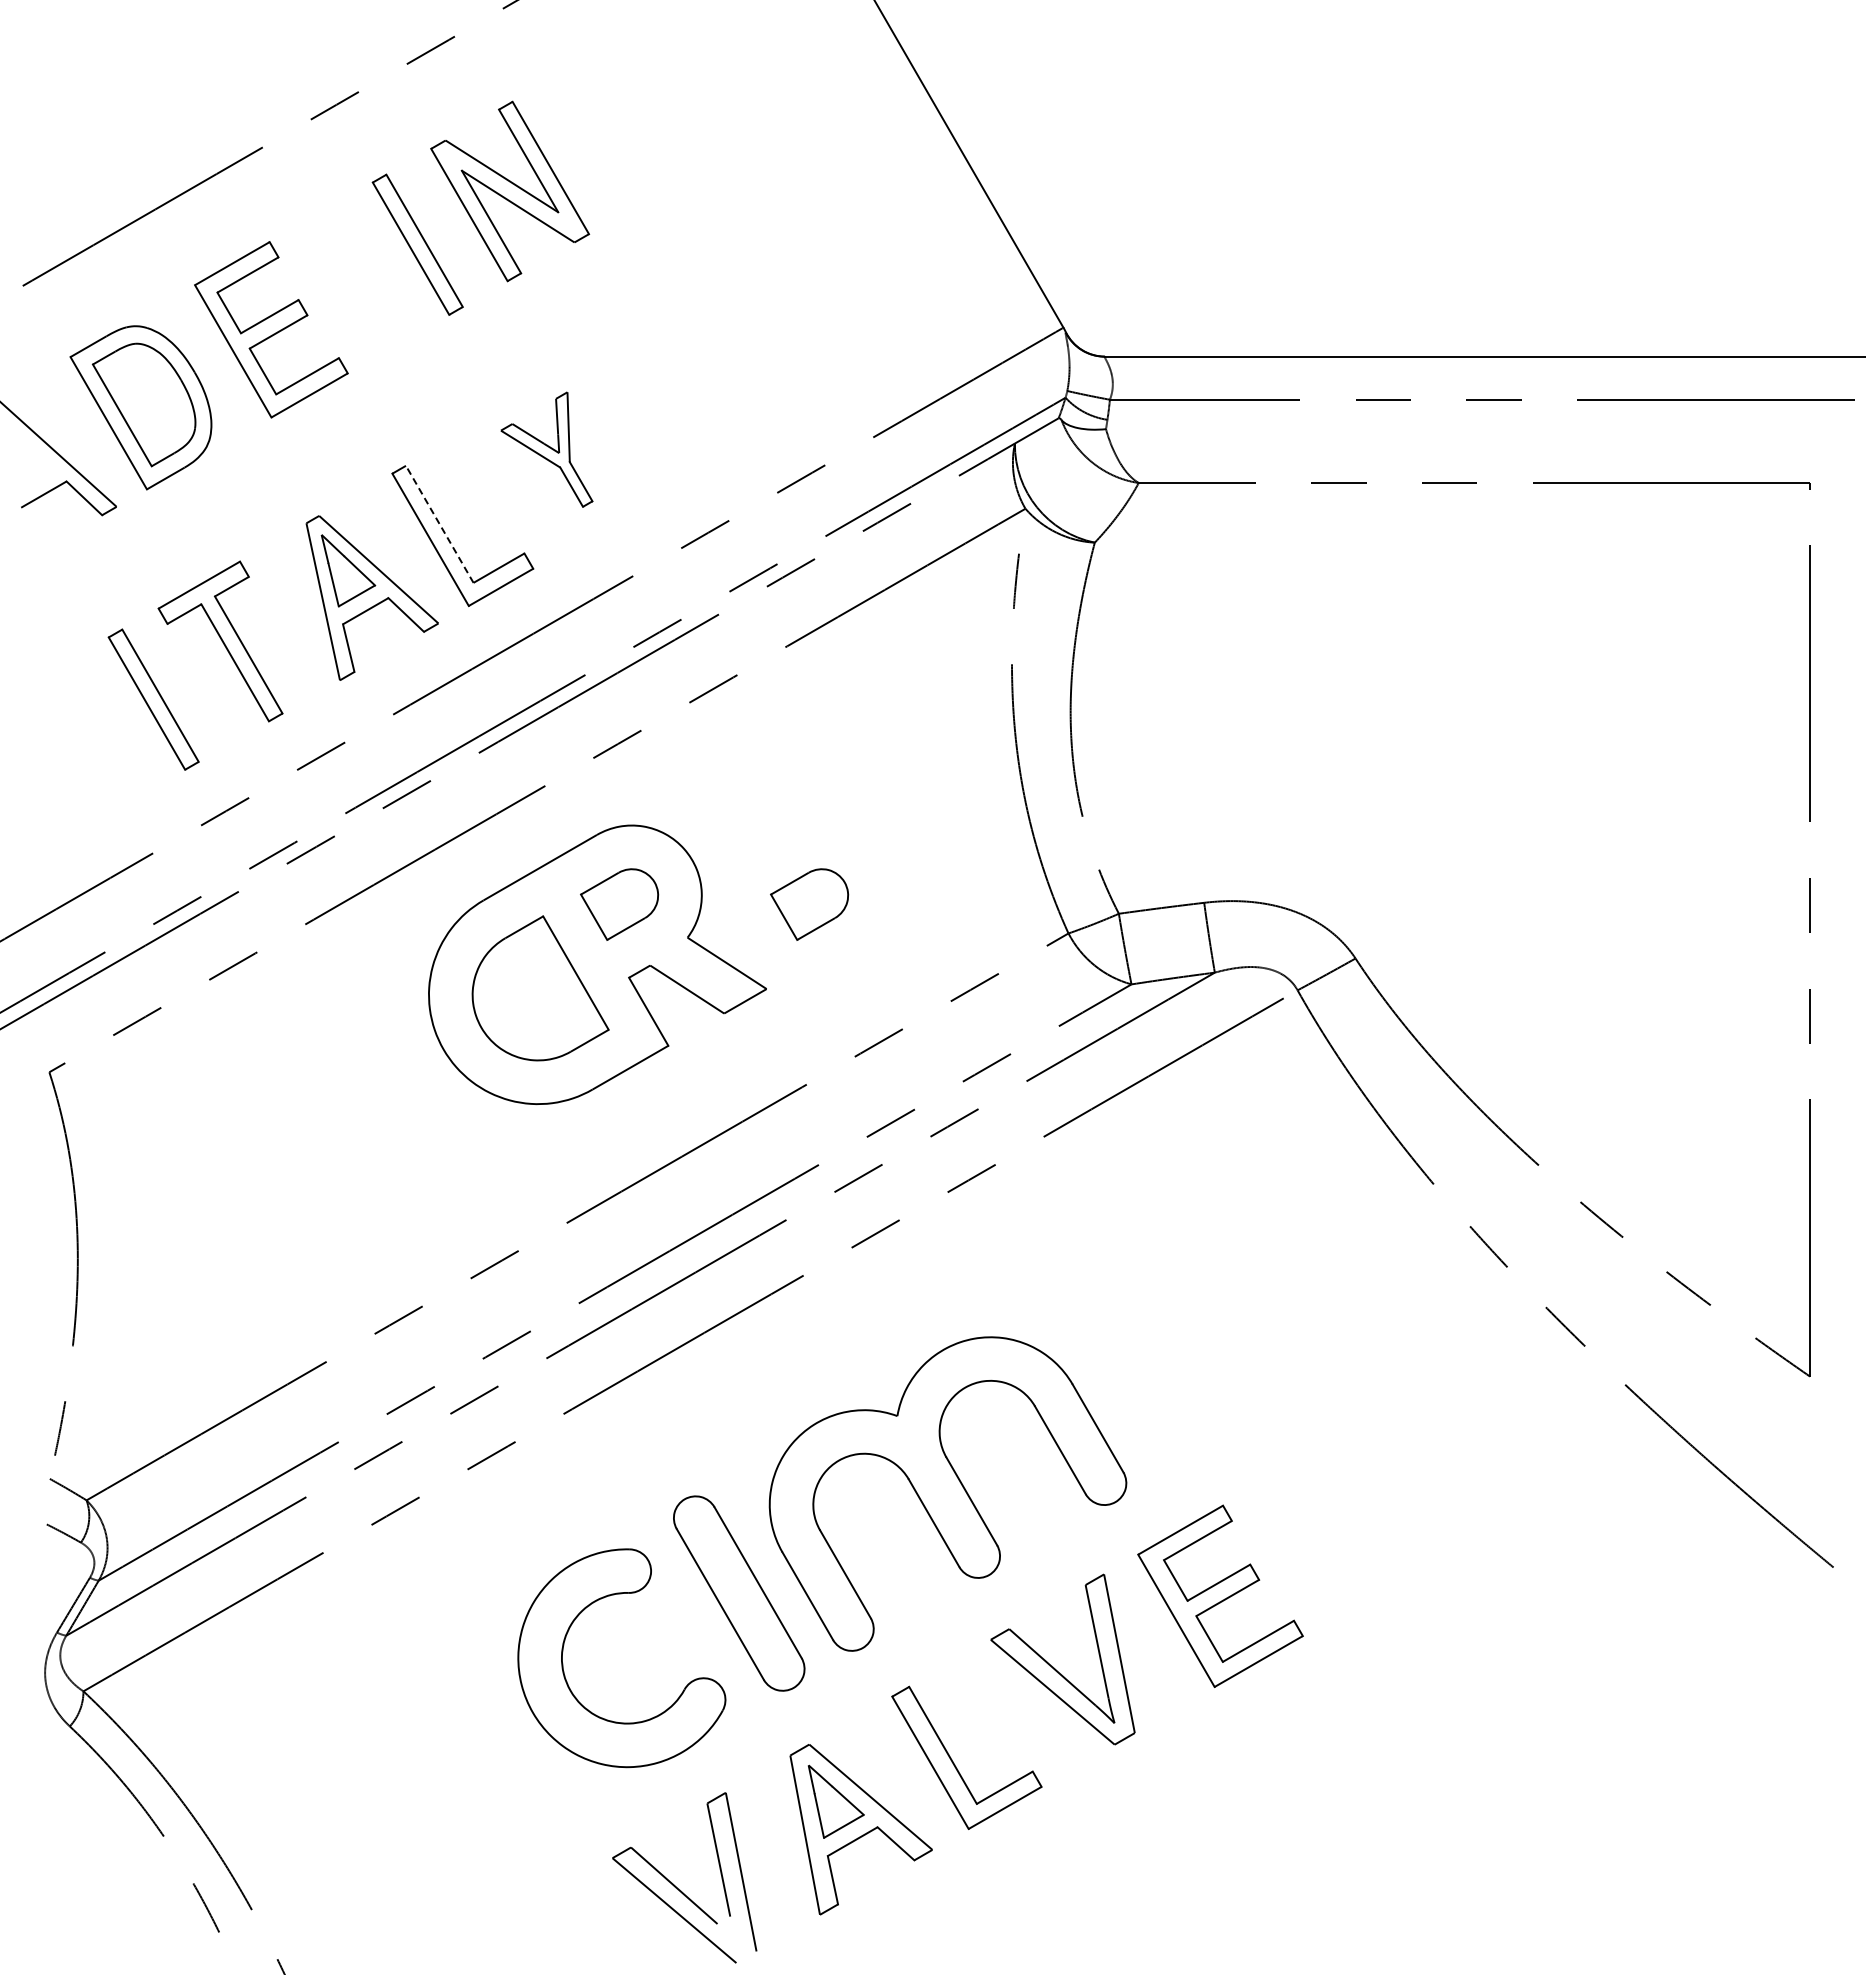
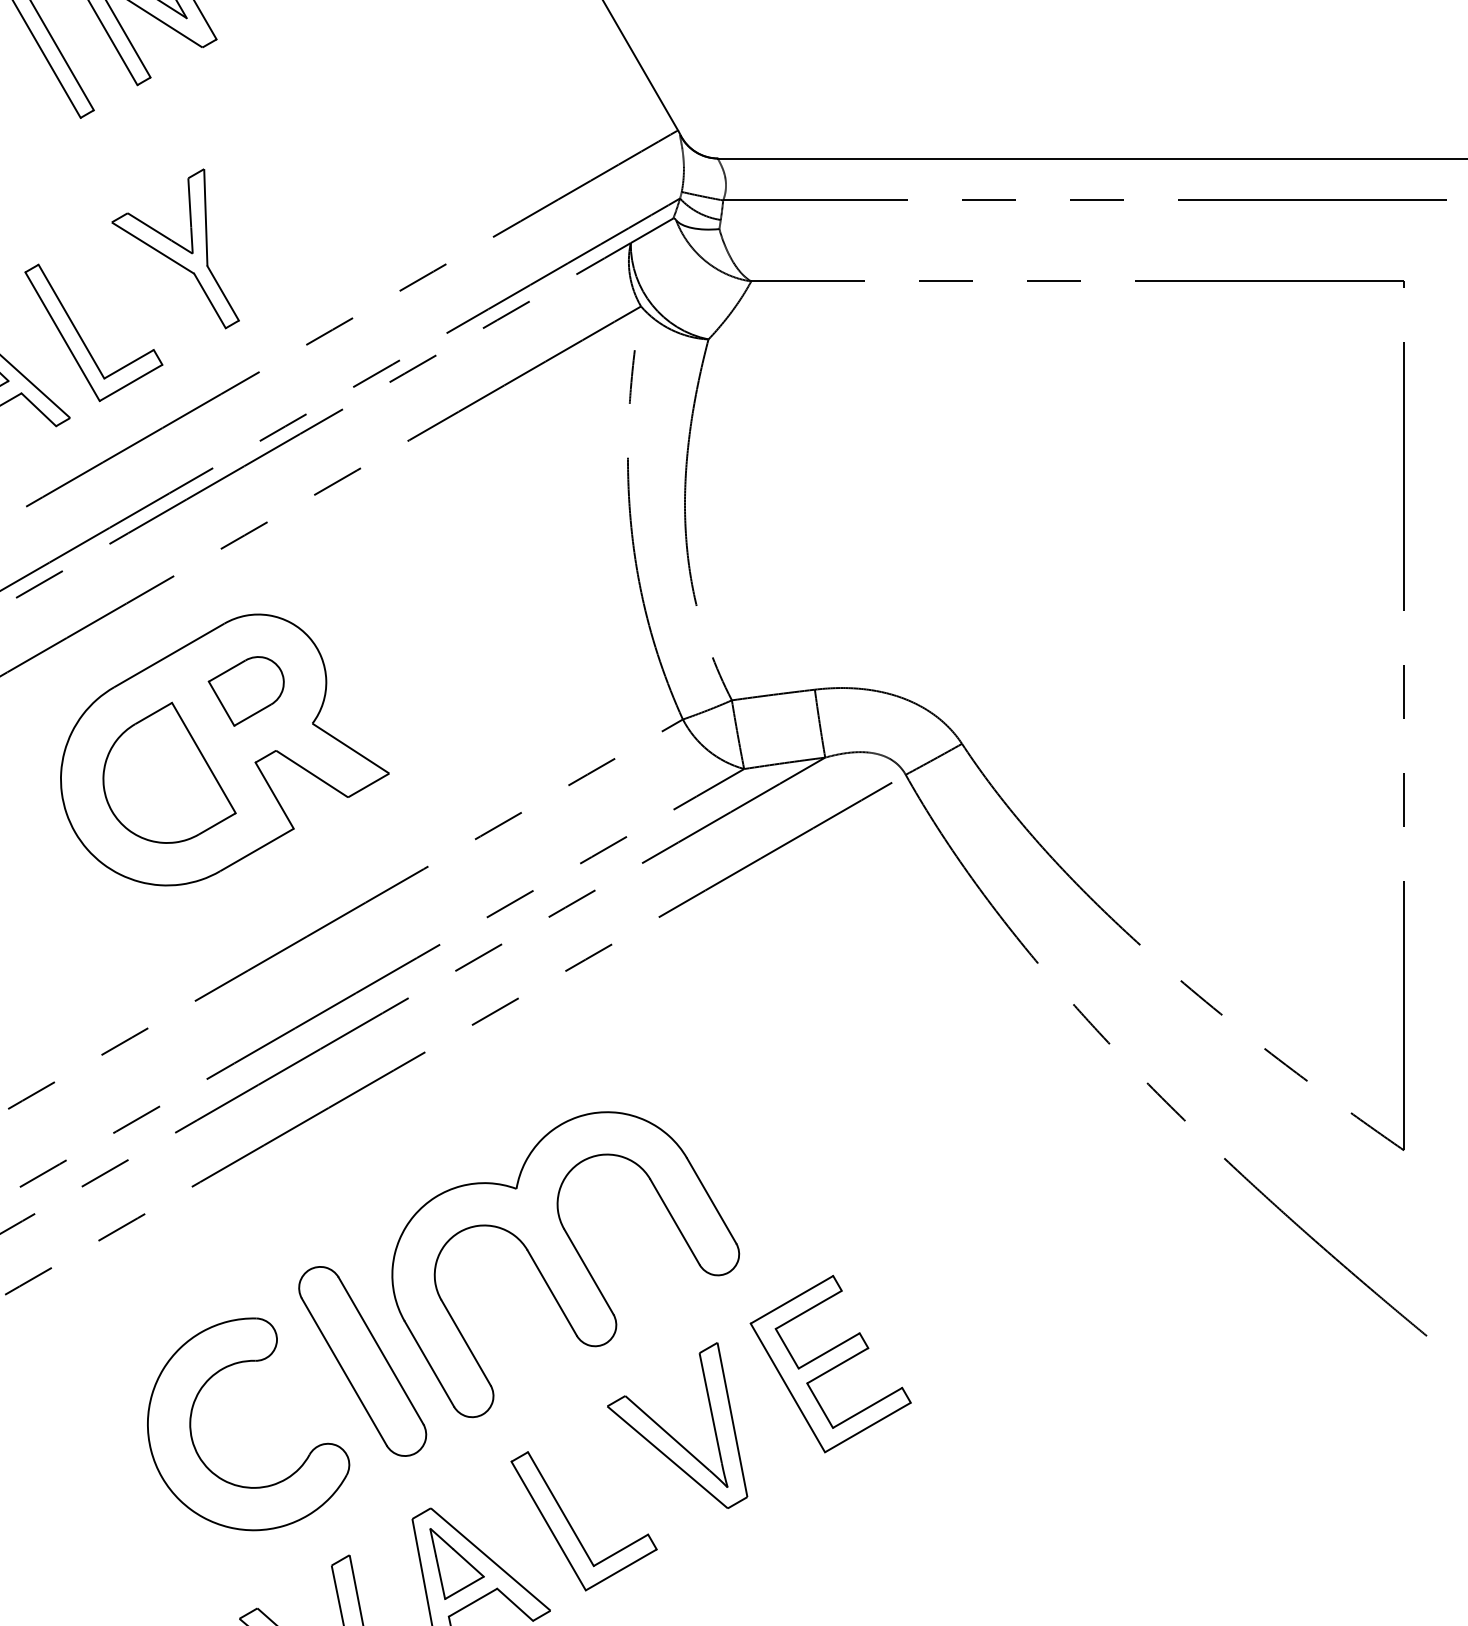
part: (546, 449) -> (175, 248), size x1.43
line: (439, 524) -> (71, 321), dashed -> solid
part: (809, 904) -> (431, 691), removed

